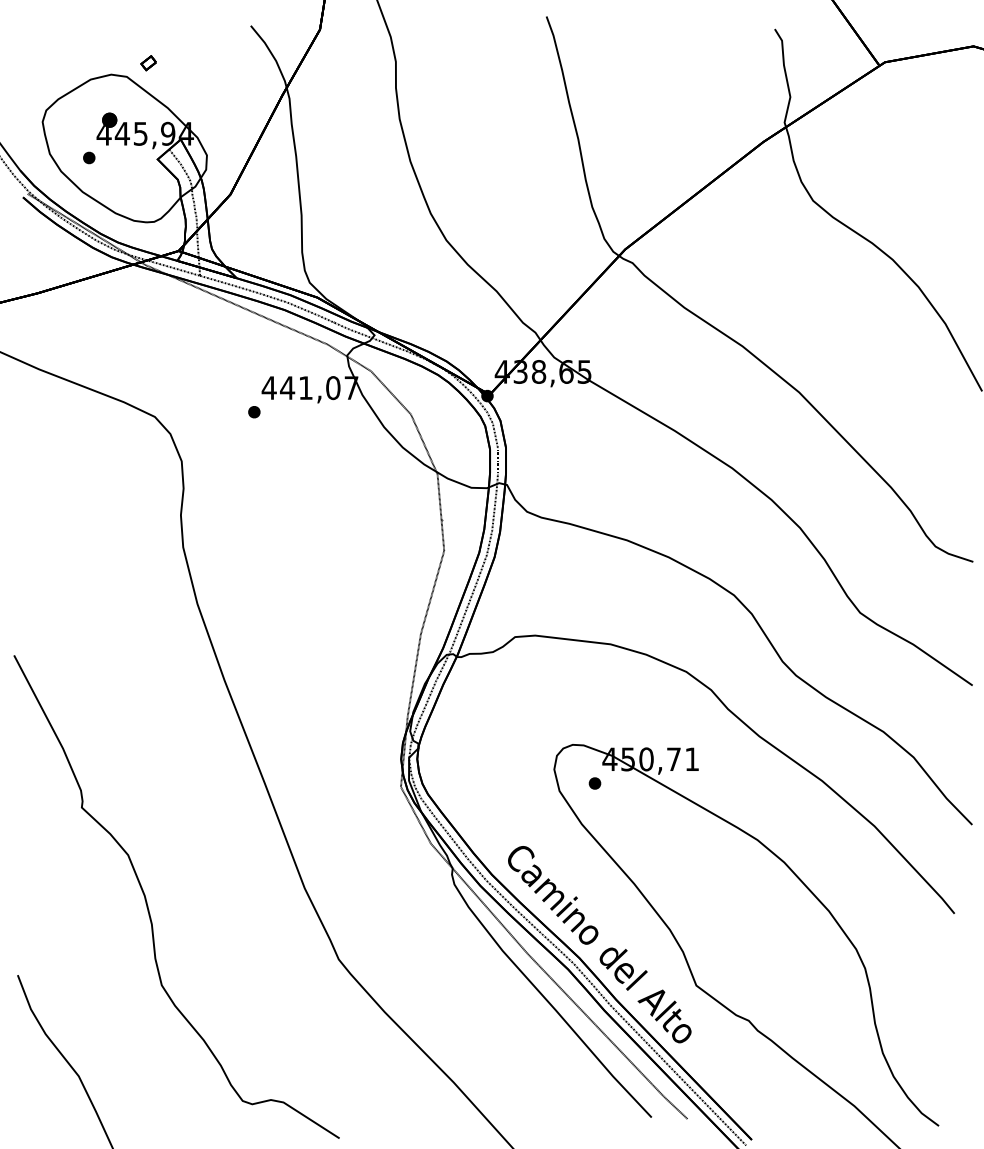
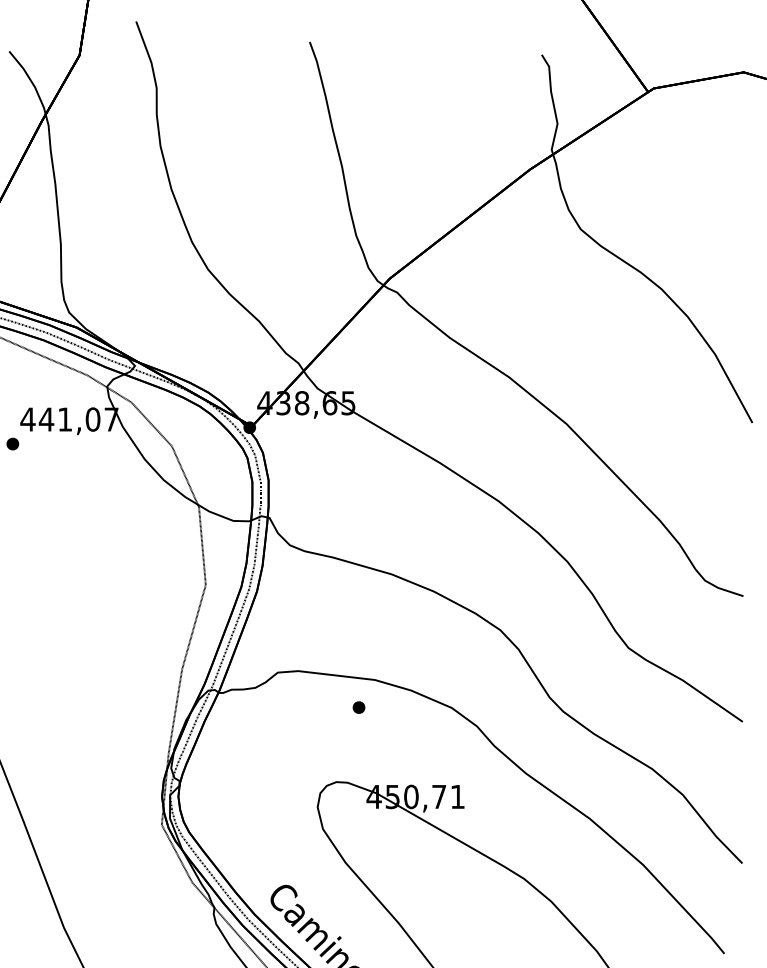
part: (594, 783) -> (358, 707), moved

